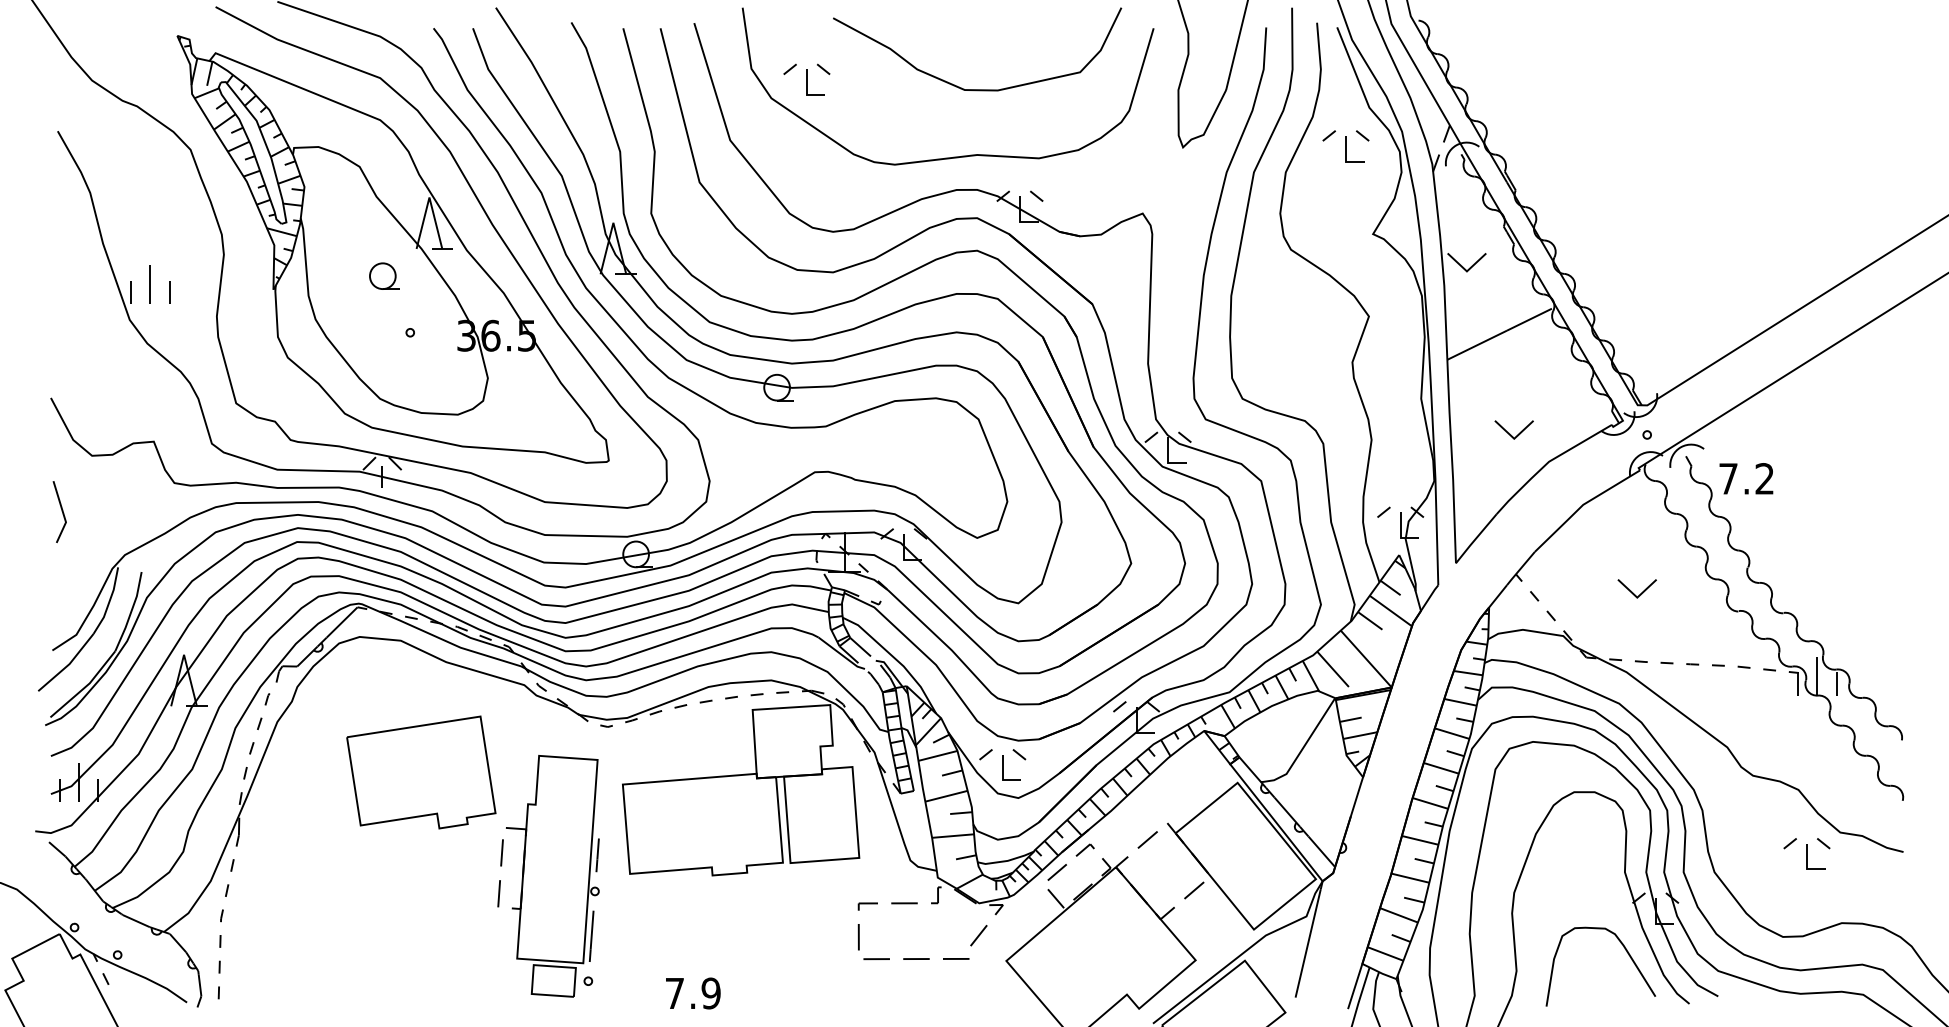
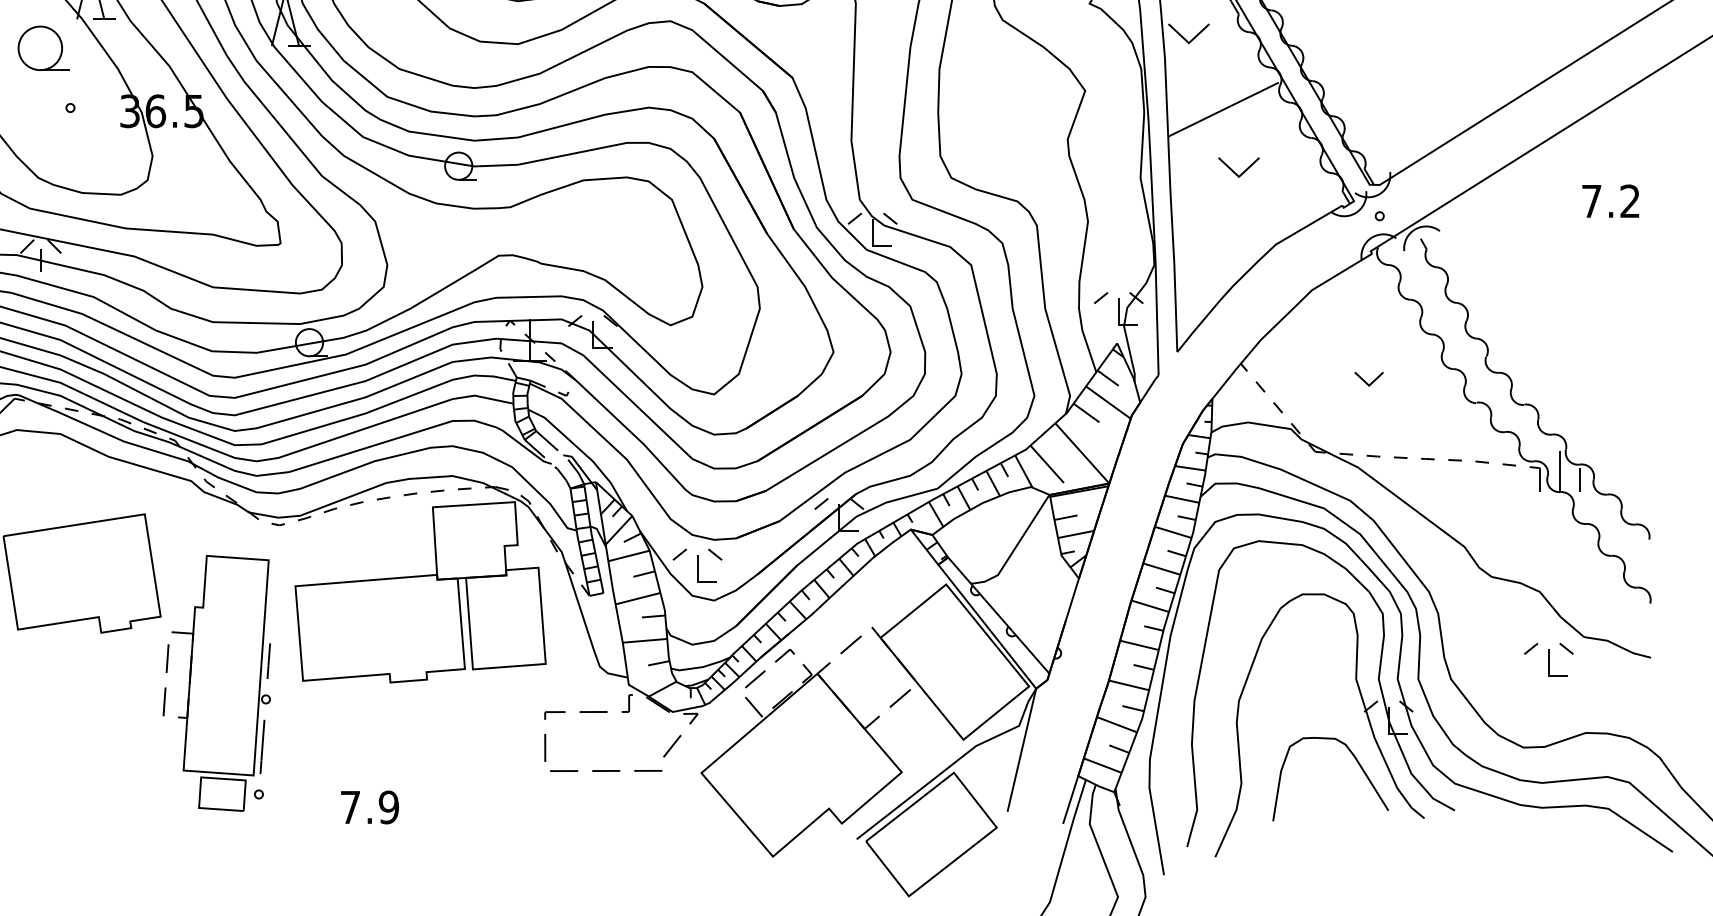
part: (384, 275) -> (43, 47), size x1.6
part: (1513, 429) -> (1238, 167), moved
text: (1746, 478) -> (1610, 200), moved
part: (1636, 588) -> (1368, 378), size x0.7

